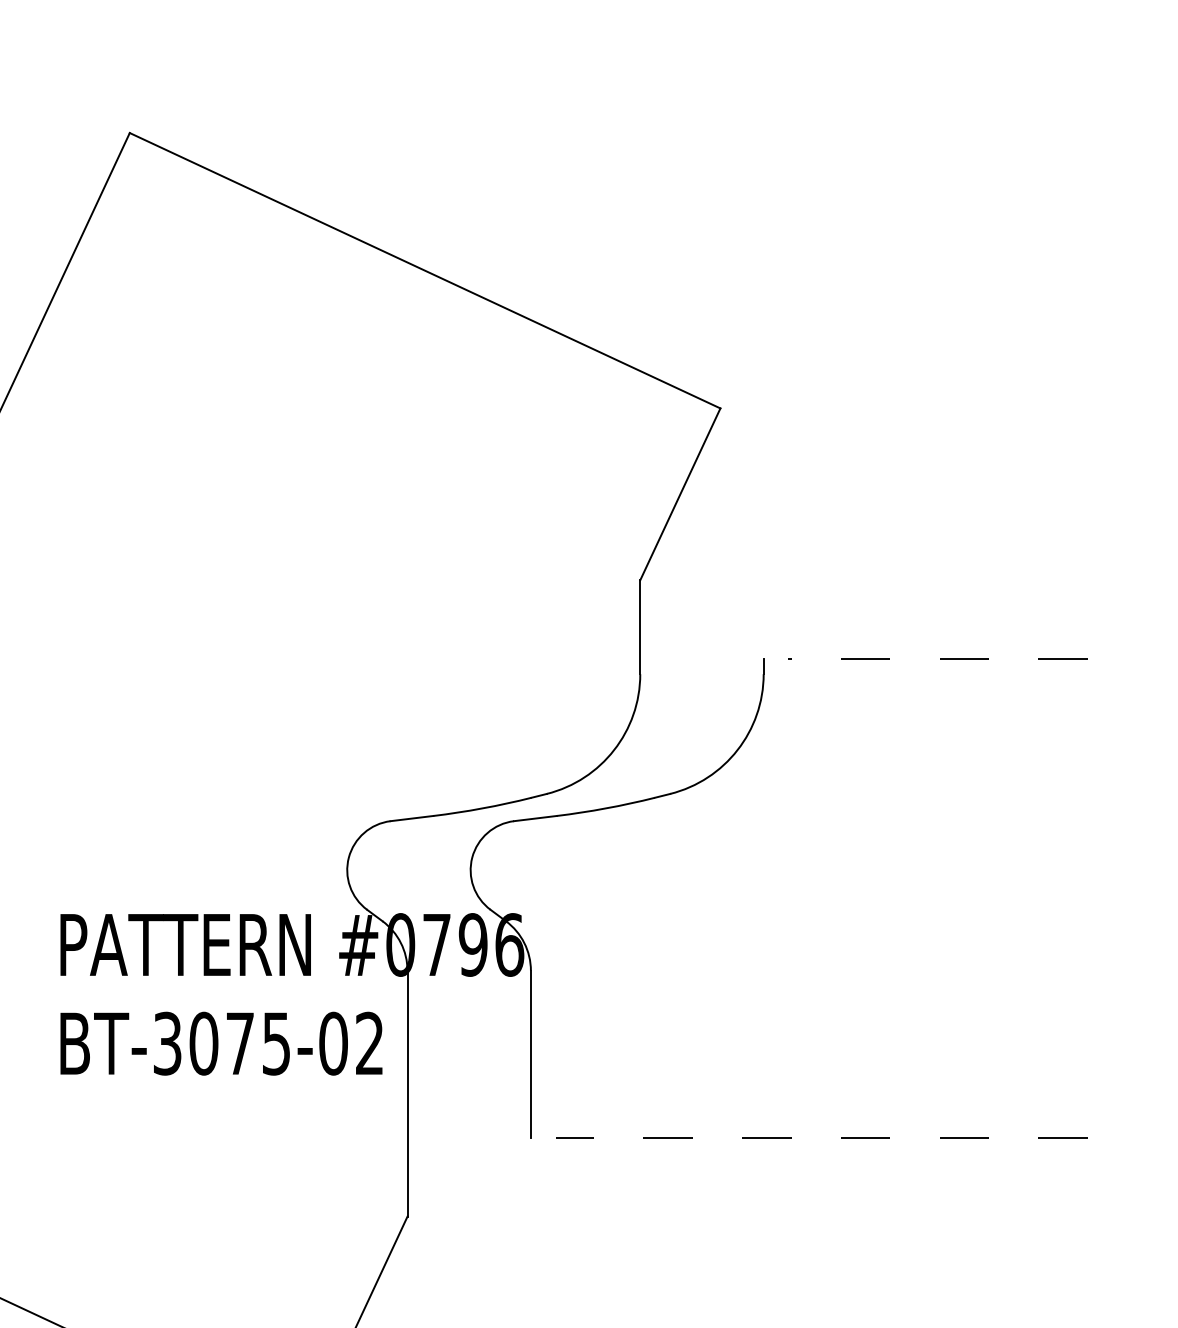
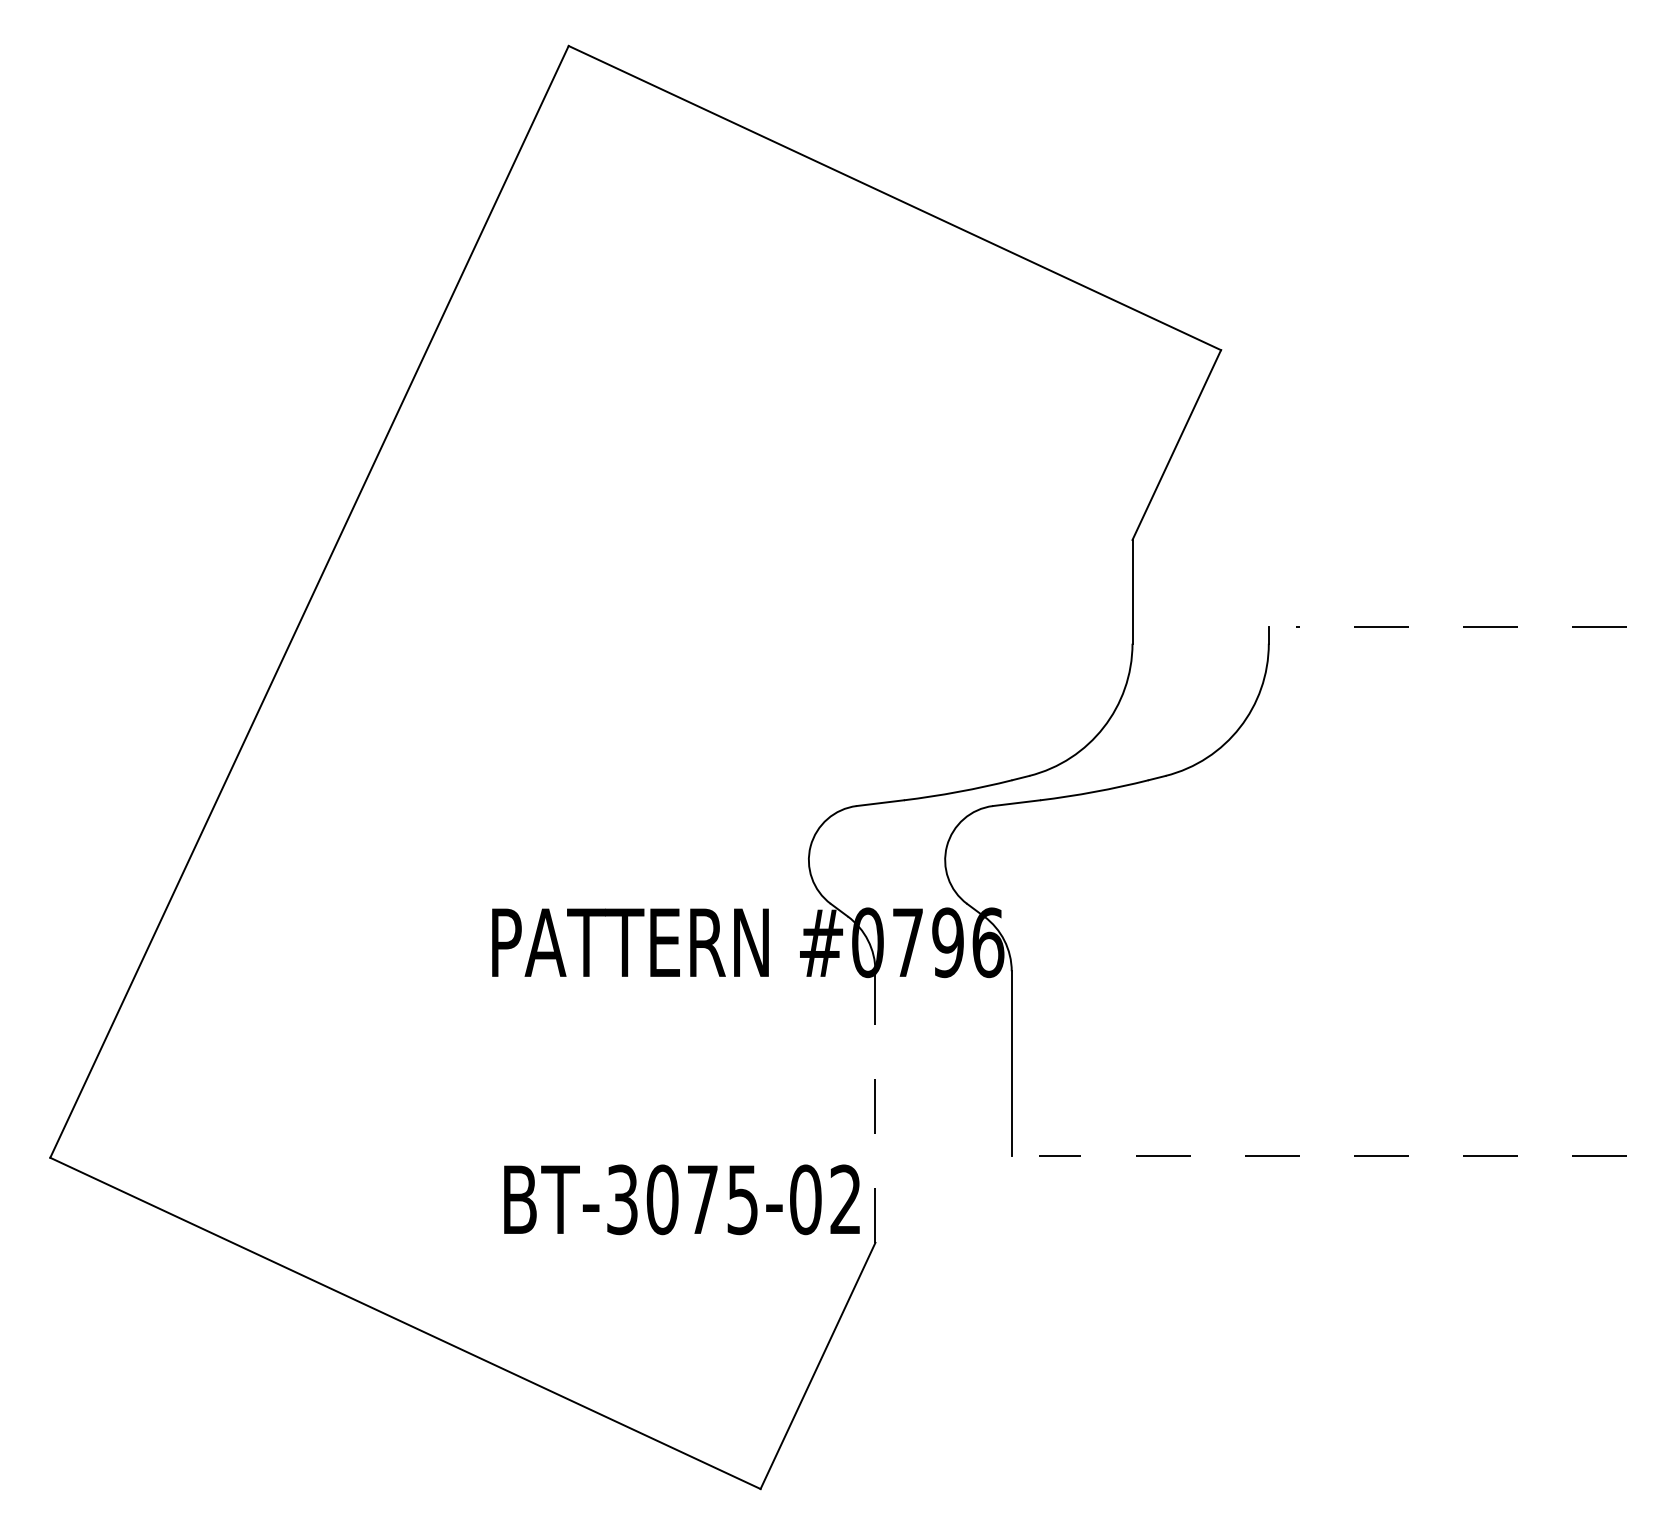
text: (221, 1043) -> (681, 1199), moved
line: (407, 1094) -> (875, 1107), solid -> dashed

